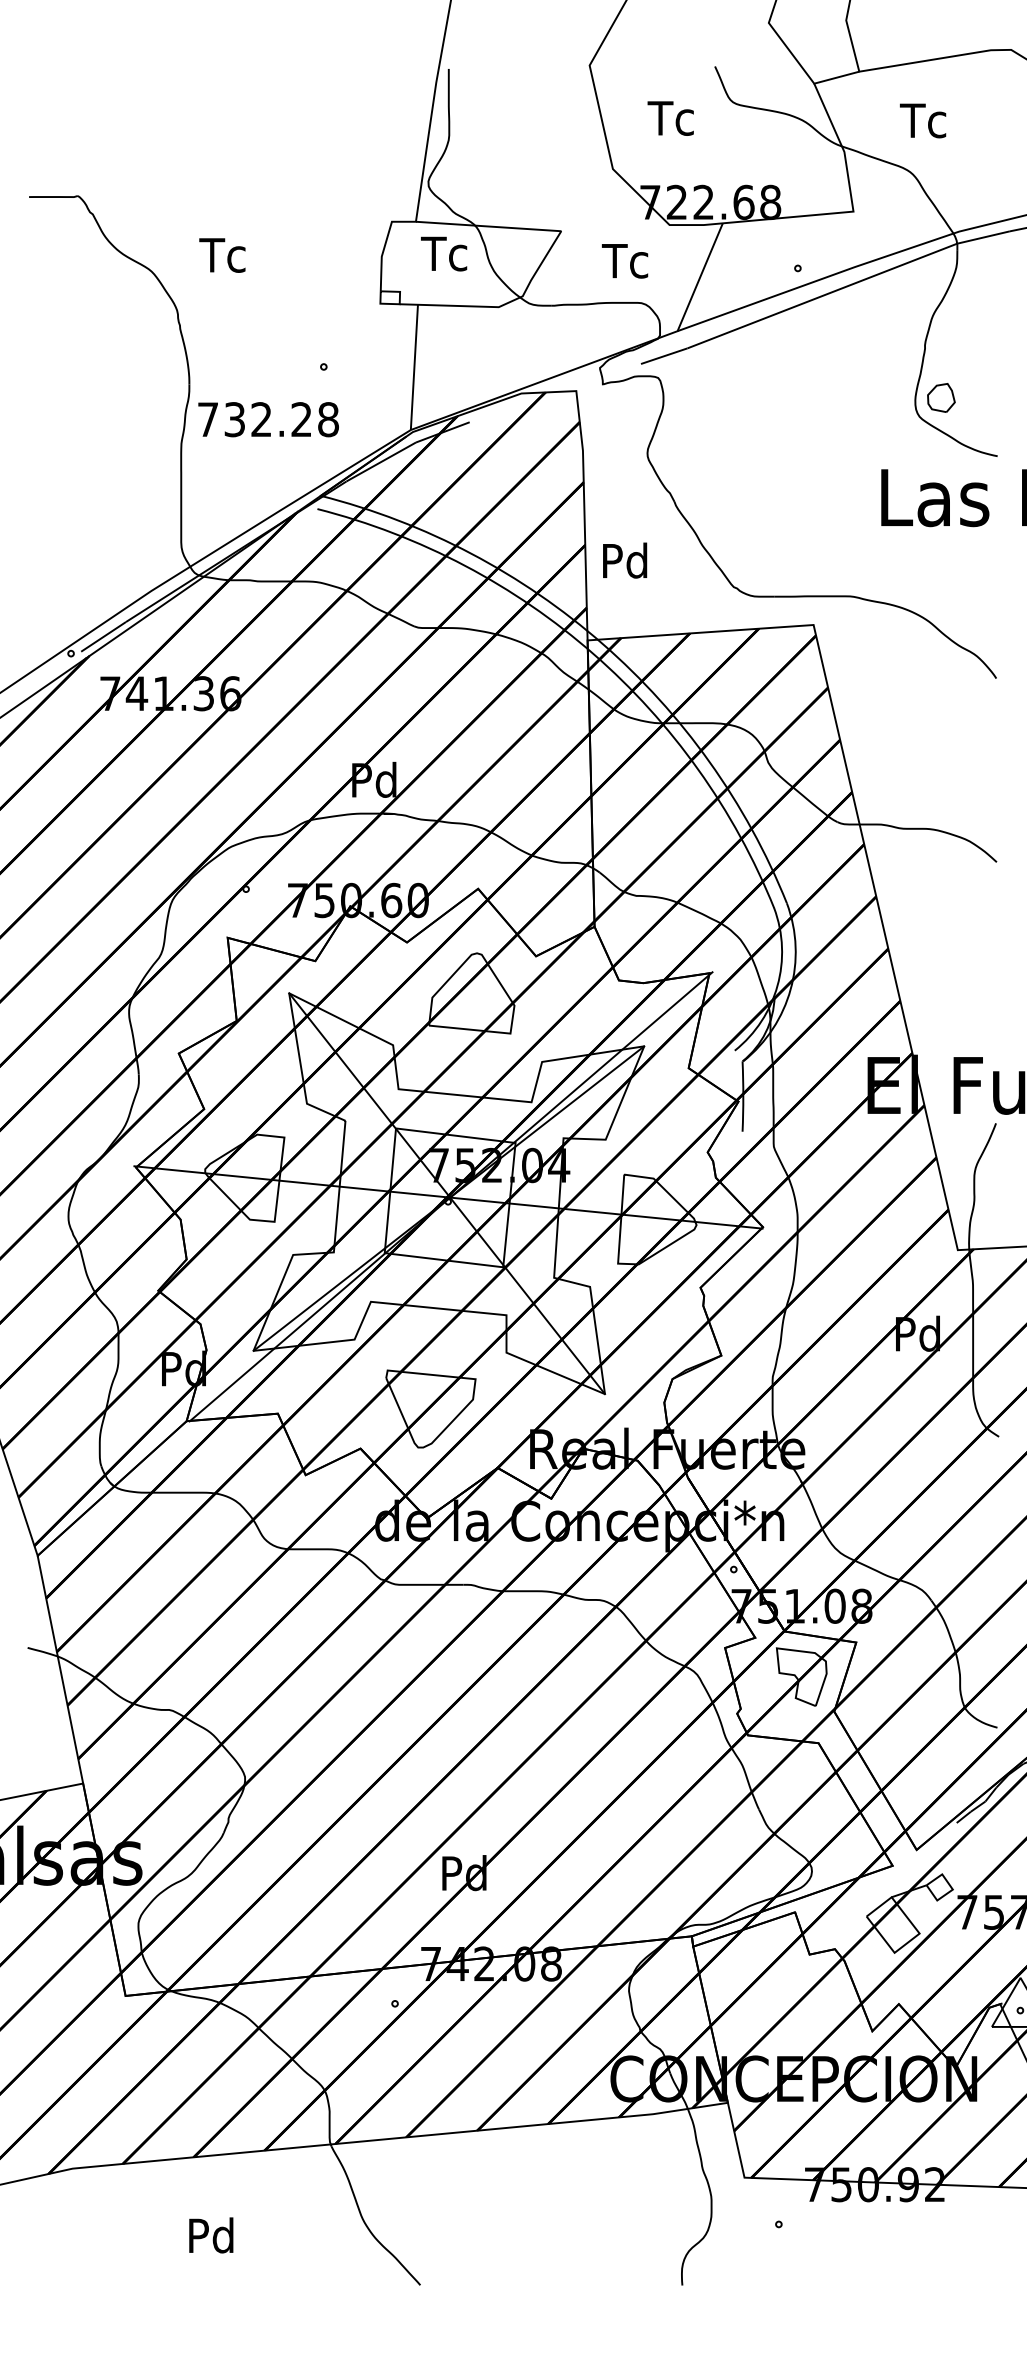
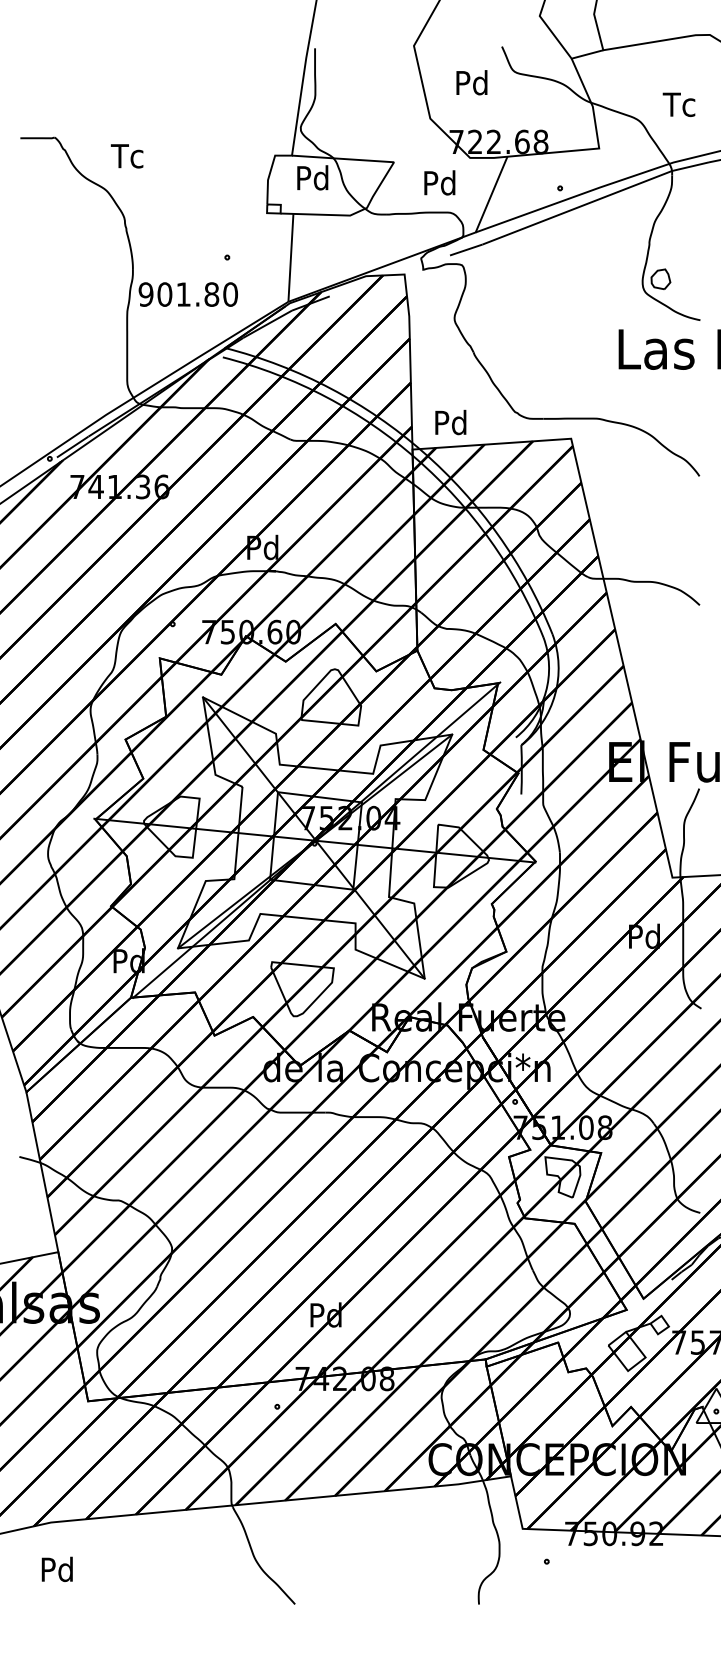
text: (670, 117) -> (470, 82), Tc -> Pd
text: (922, 120) -> (678, 104), moved
text: (443, 252) -> (311, 177), Tc -> Pd
text: (221, 255) -> (126, 156), moved
text: (624, 260) -> (438, 182), Tc -> Pd
text: (267, 419) -> (187, 294), 732.28 -> 901.80
text: (624, 560) -> (450, 422), moved
text: (210, 2234) -> (56, 1568), moved

